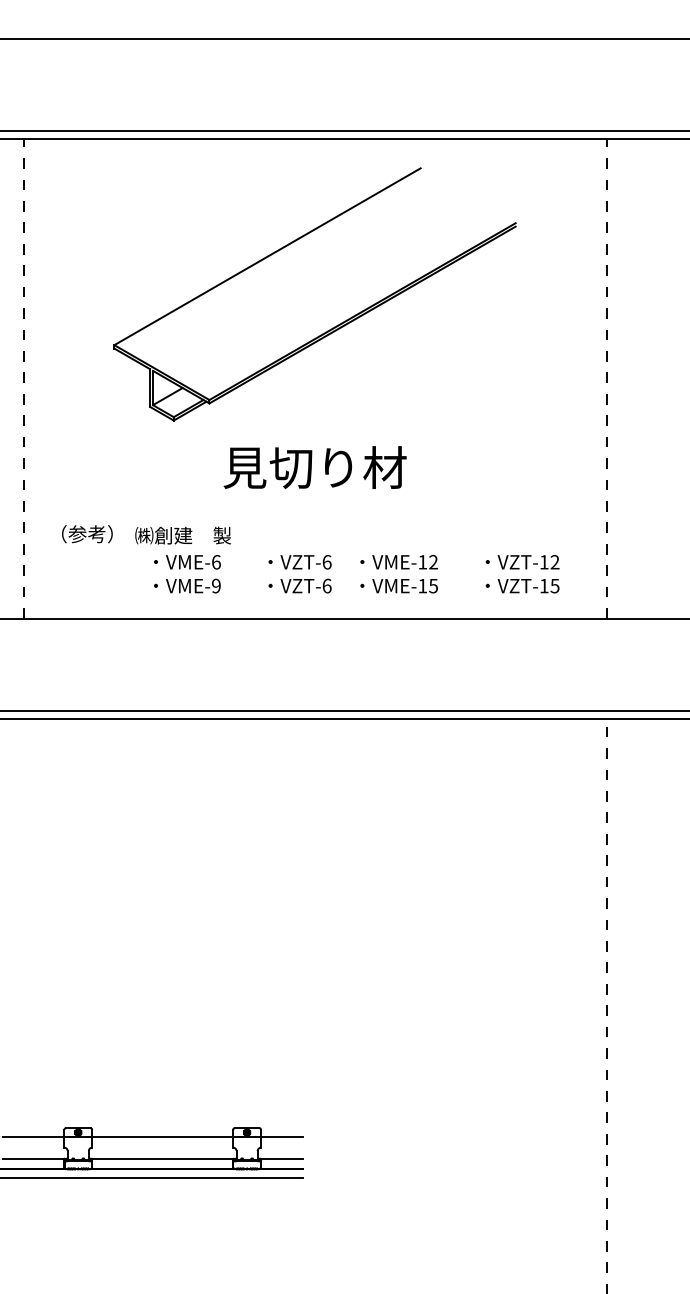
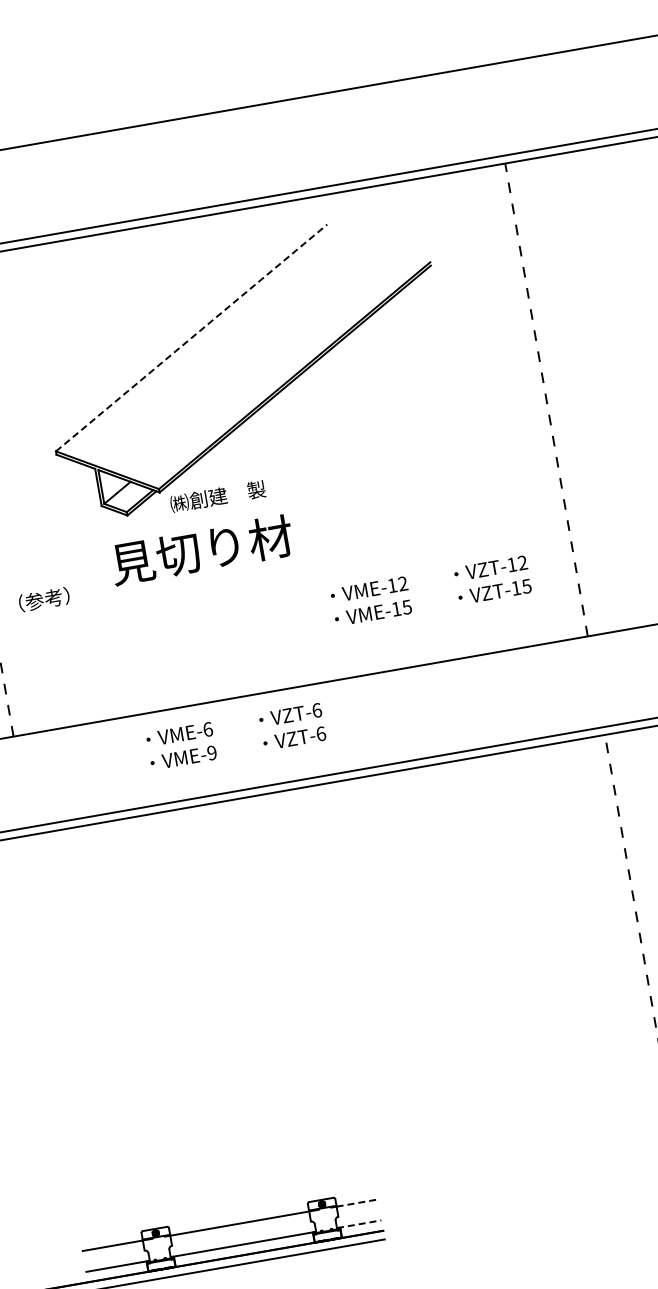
line: (267, 256) -> (191, 337), solid -> dashed
text: (314, 467) -> (201, 550), moved
text: (87, 534) -> (44, 599), moved
text: (182, 535) -> (217, 496), moved
text: (242, 574) -> (235, 737), moved
text: (459, 574) -> (430, 591), moved
line: (281, 1137) -> (356, 1203), solid -> dashed
line: (280, 1158) -> (359, 1224), solid -> dashed

